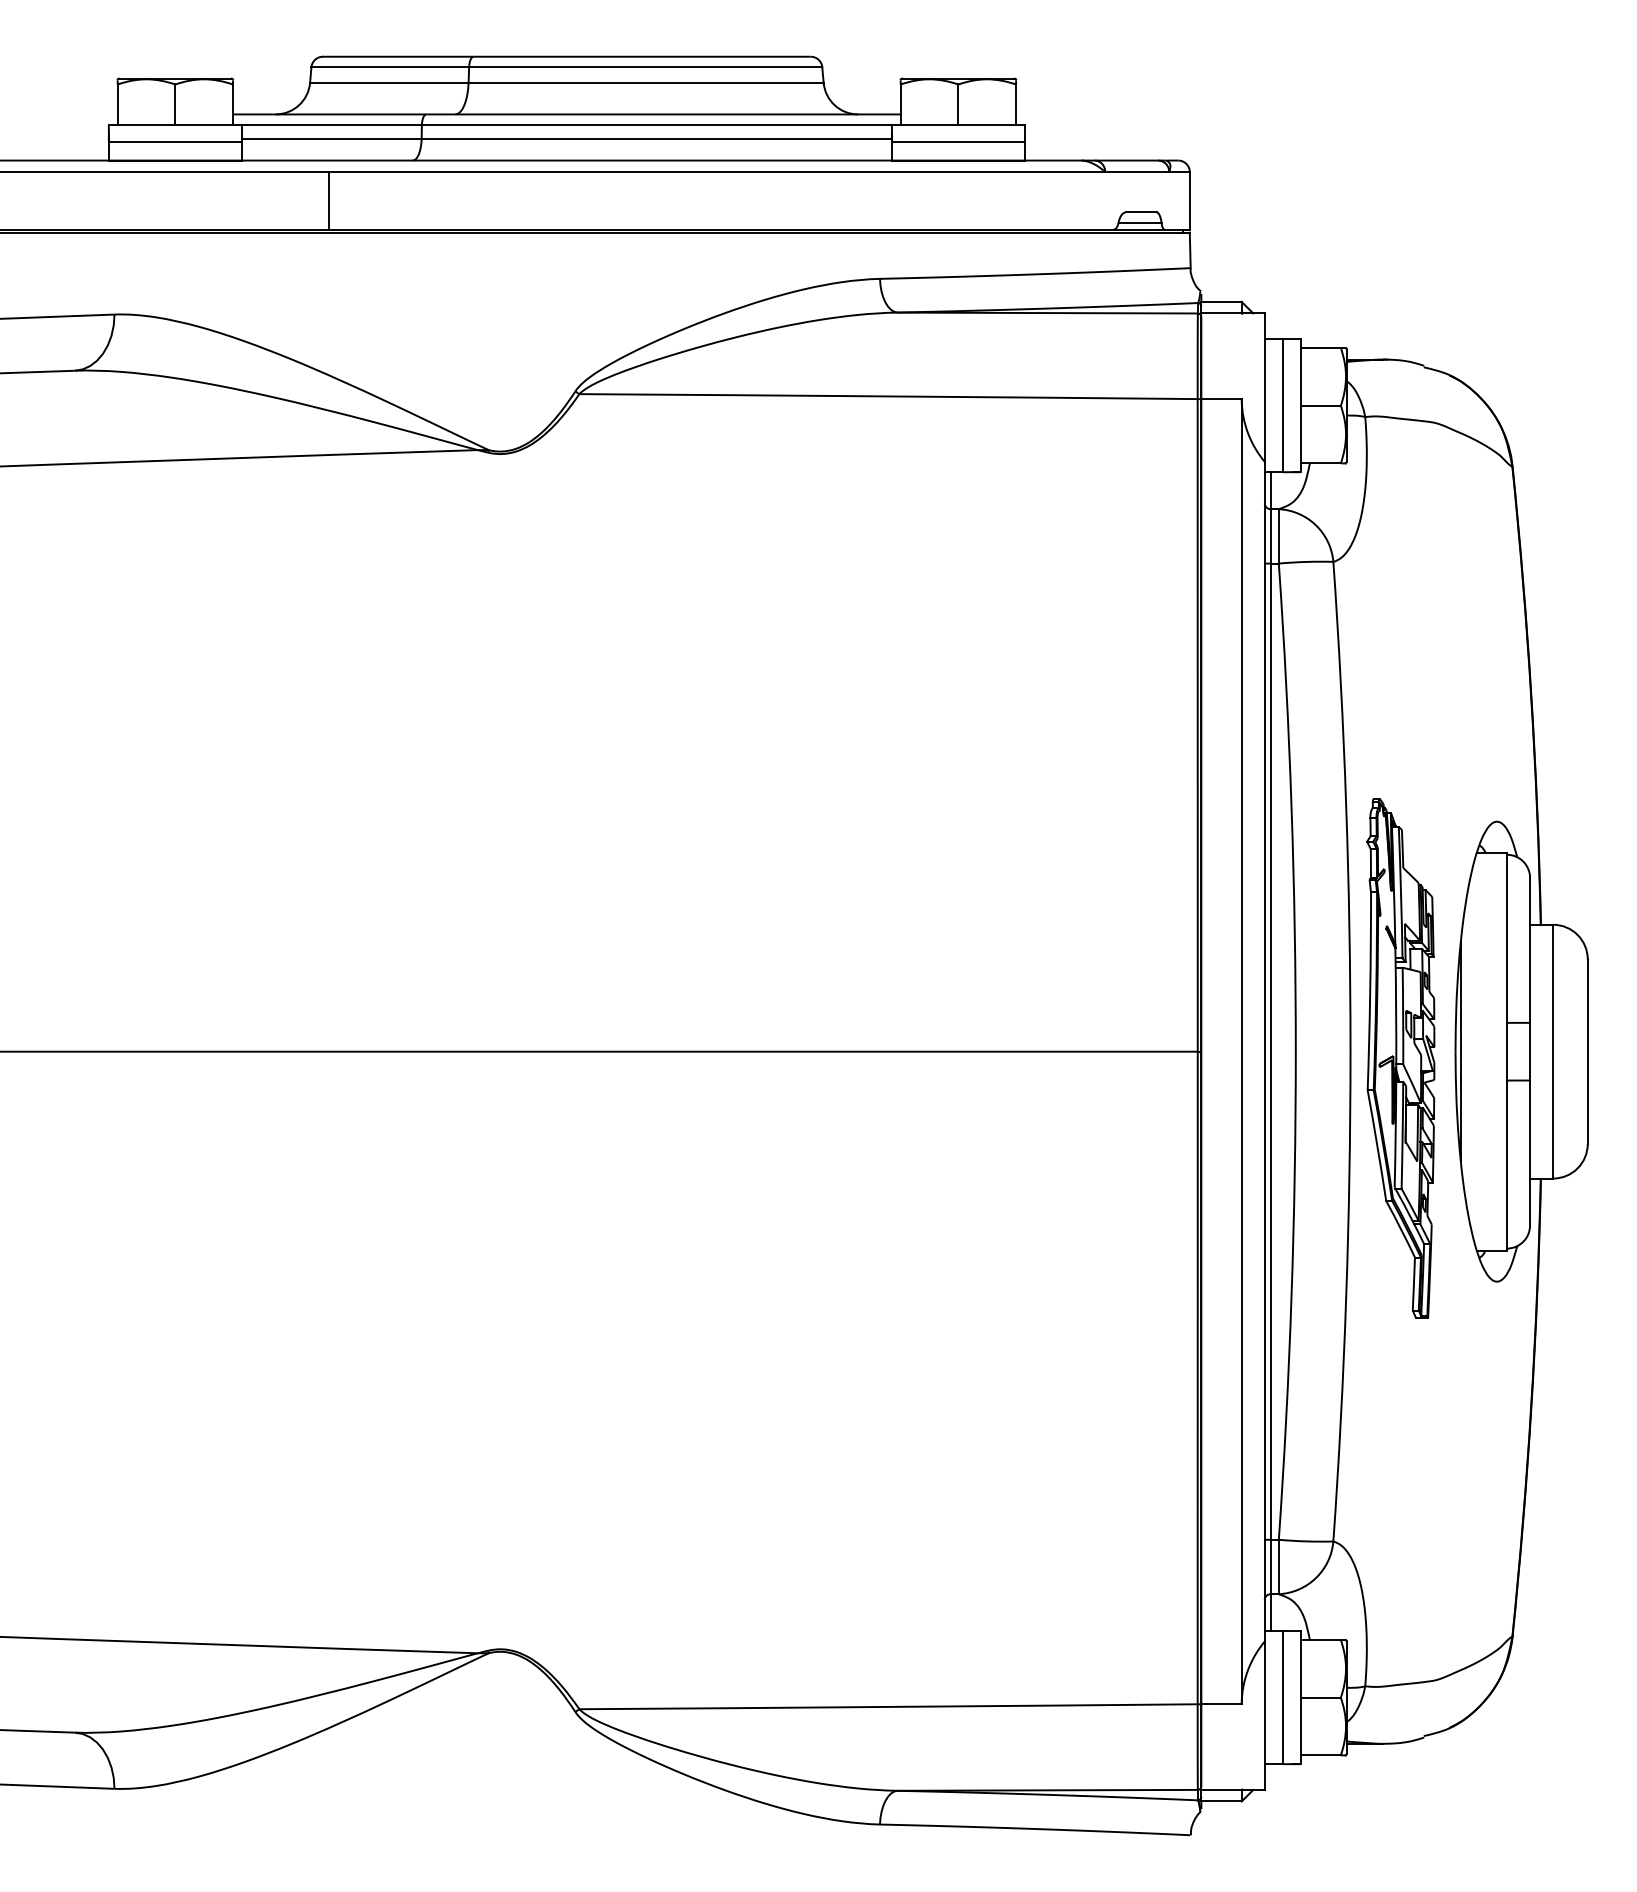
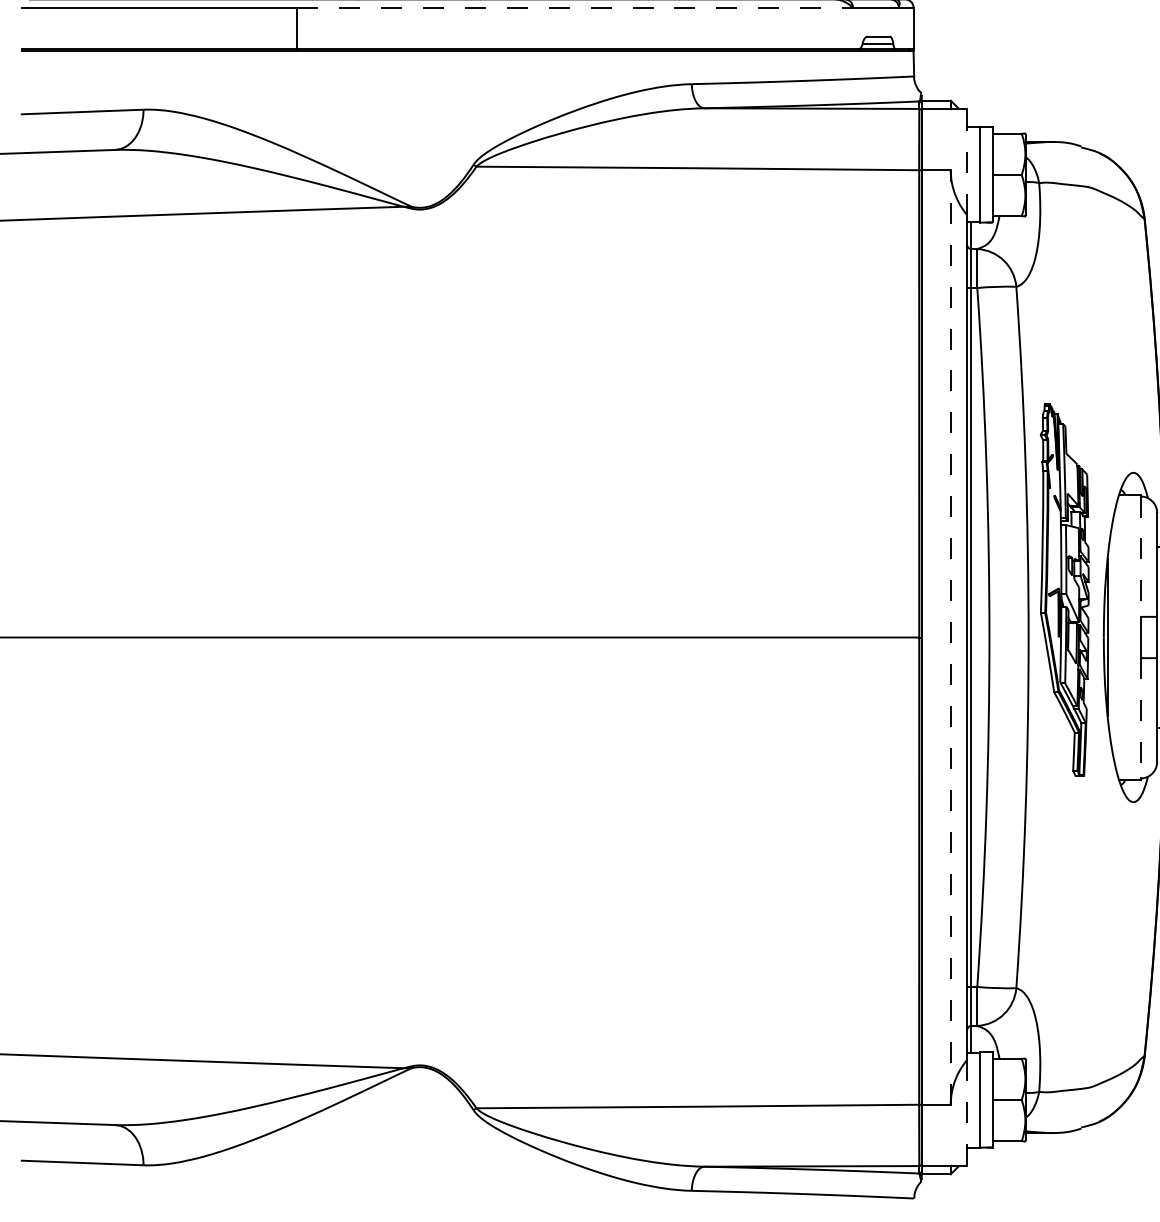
line: (717, 172) -> (575, 7), solid -> dashed
line: (1264, 387) -> (967, 161), solid -> dashed
line: (1507, 939) -> (1141, 557), solid -> dashed
line: (1241, 1051) -> (950, 637), solid -> dashed
part: (1400, 1058) -> (1064, 590), moved
line: (1507, 1165) -> (1141, 718), solid -> dashed
line: (1264, 1716) -> (967, 1113), solid -> dashed

